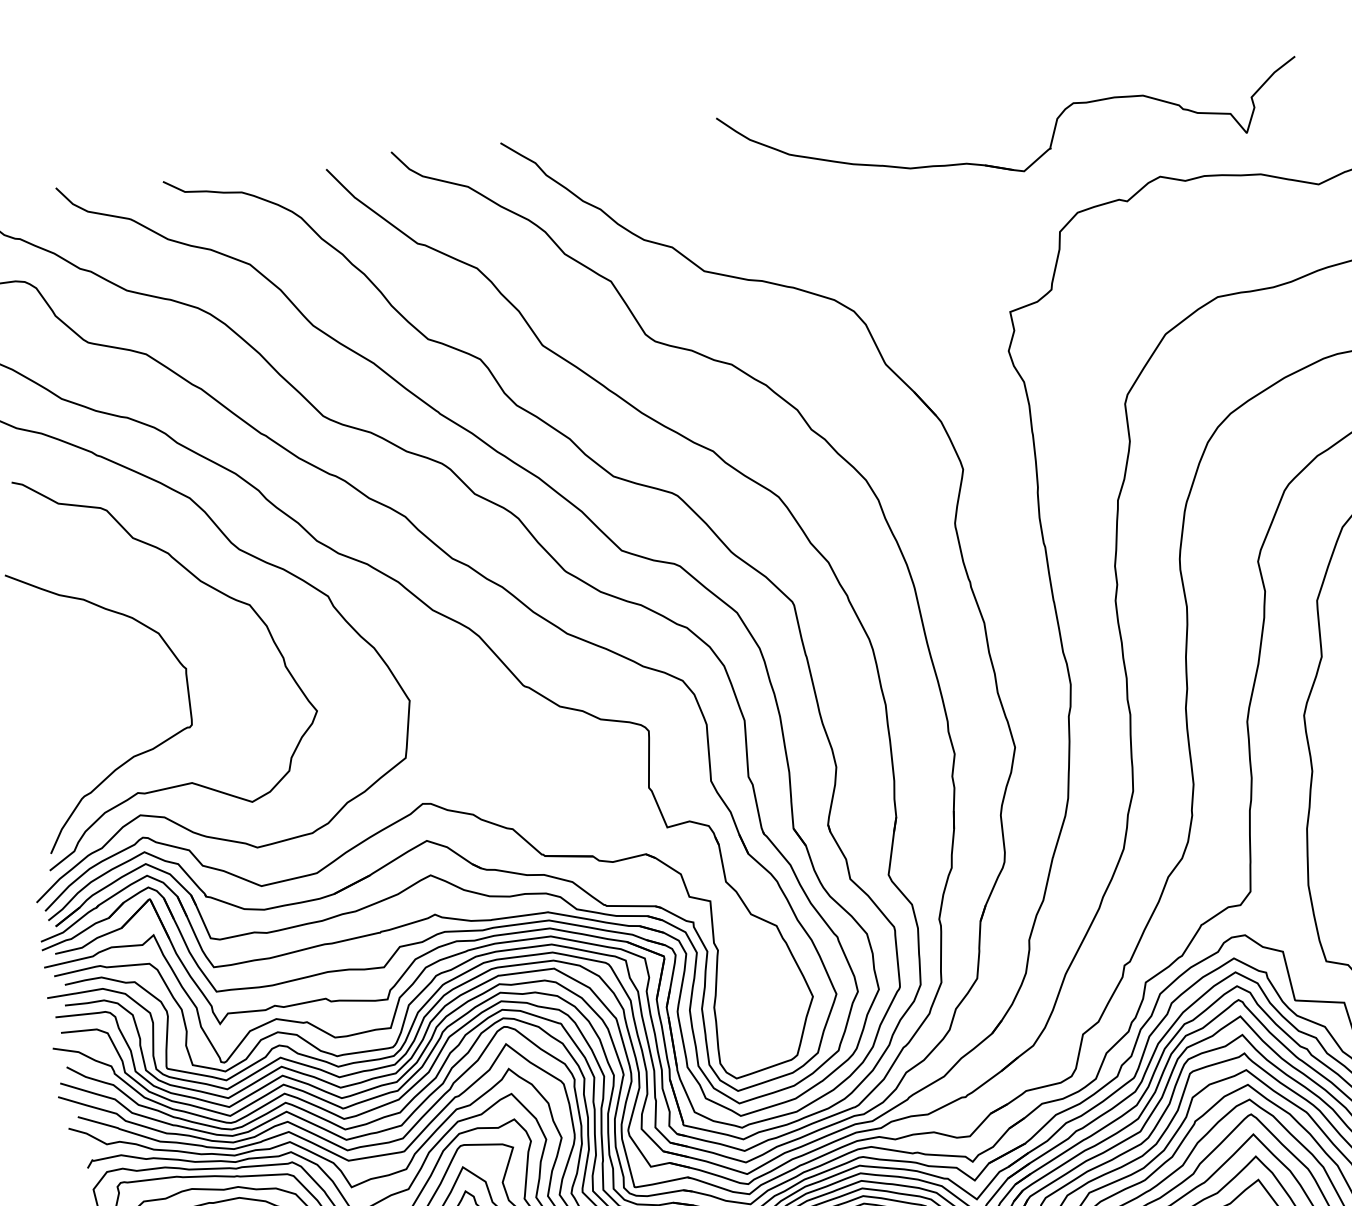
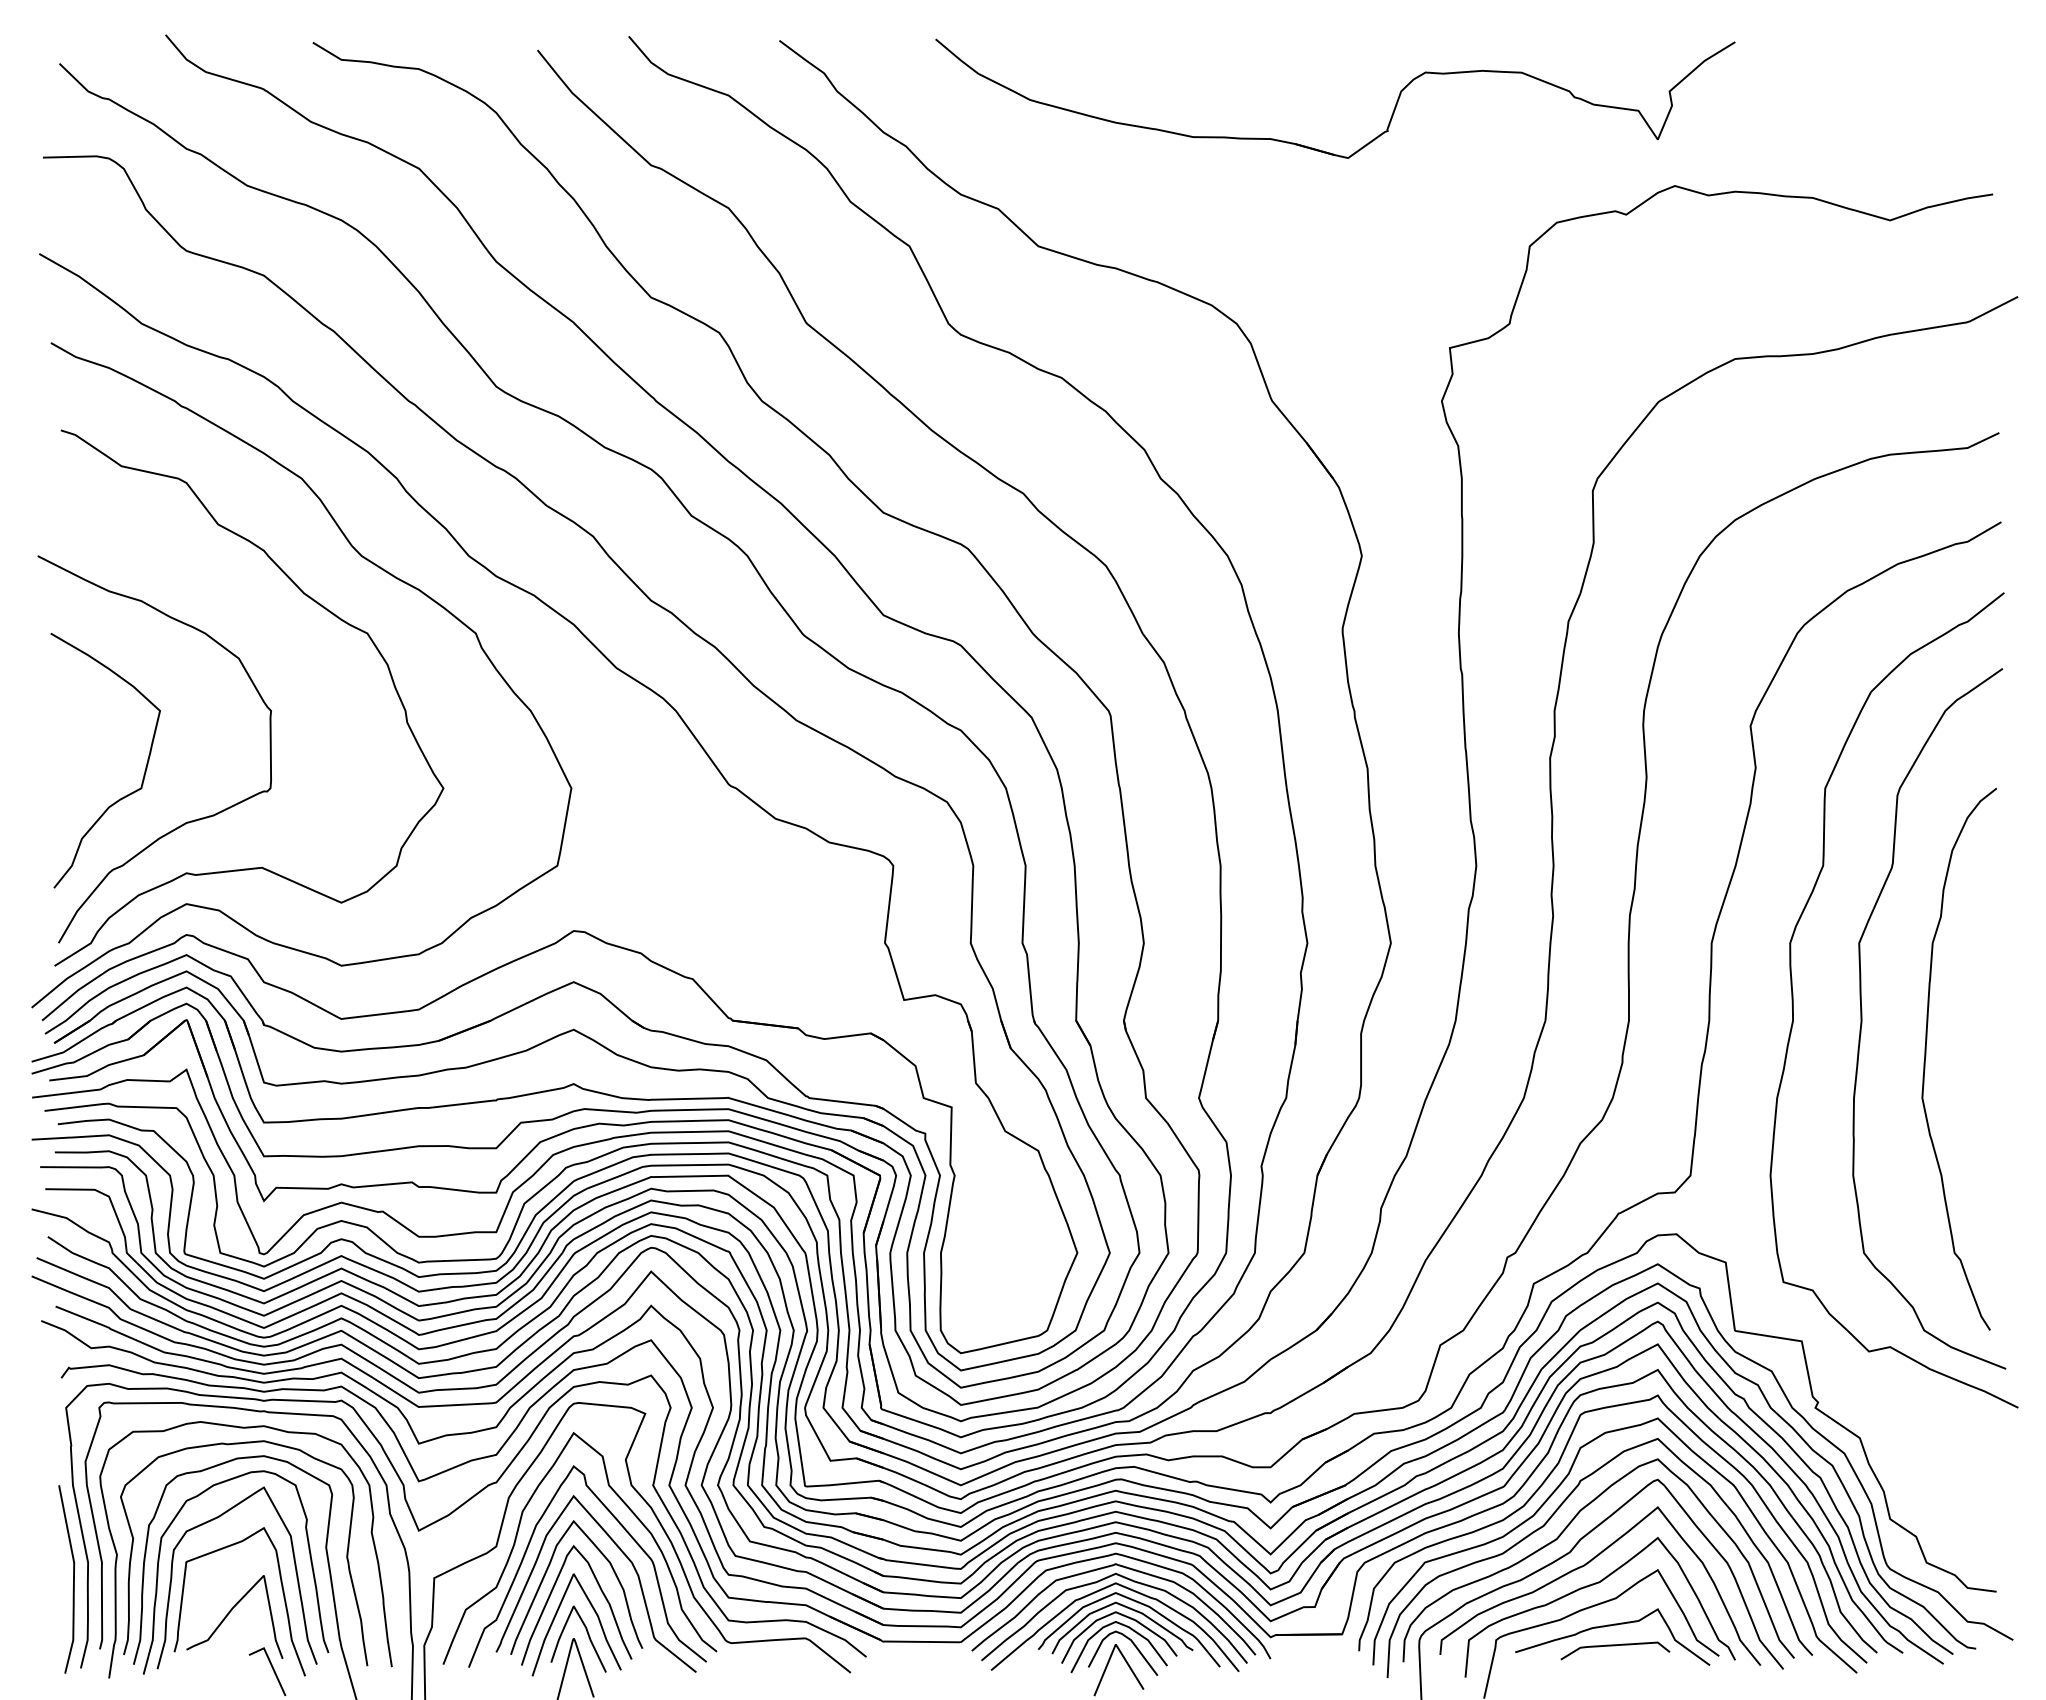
part: (1005, 167) -> (1323, 150), moved
curve: (86, 742) -> (123, 796), added

